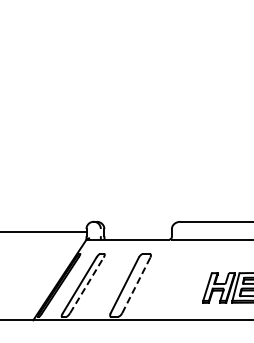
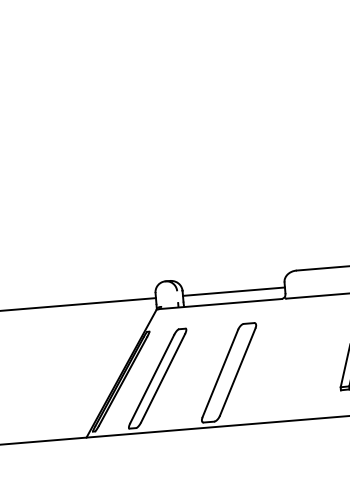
line: (137, 232) -> (232, 292), added
line: (87, 284) -> (163, 376), dashed -> solid
line: (136, 284) -> (237, 370), dashed -> solid

